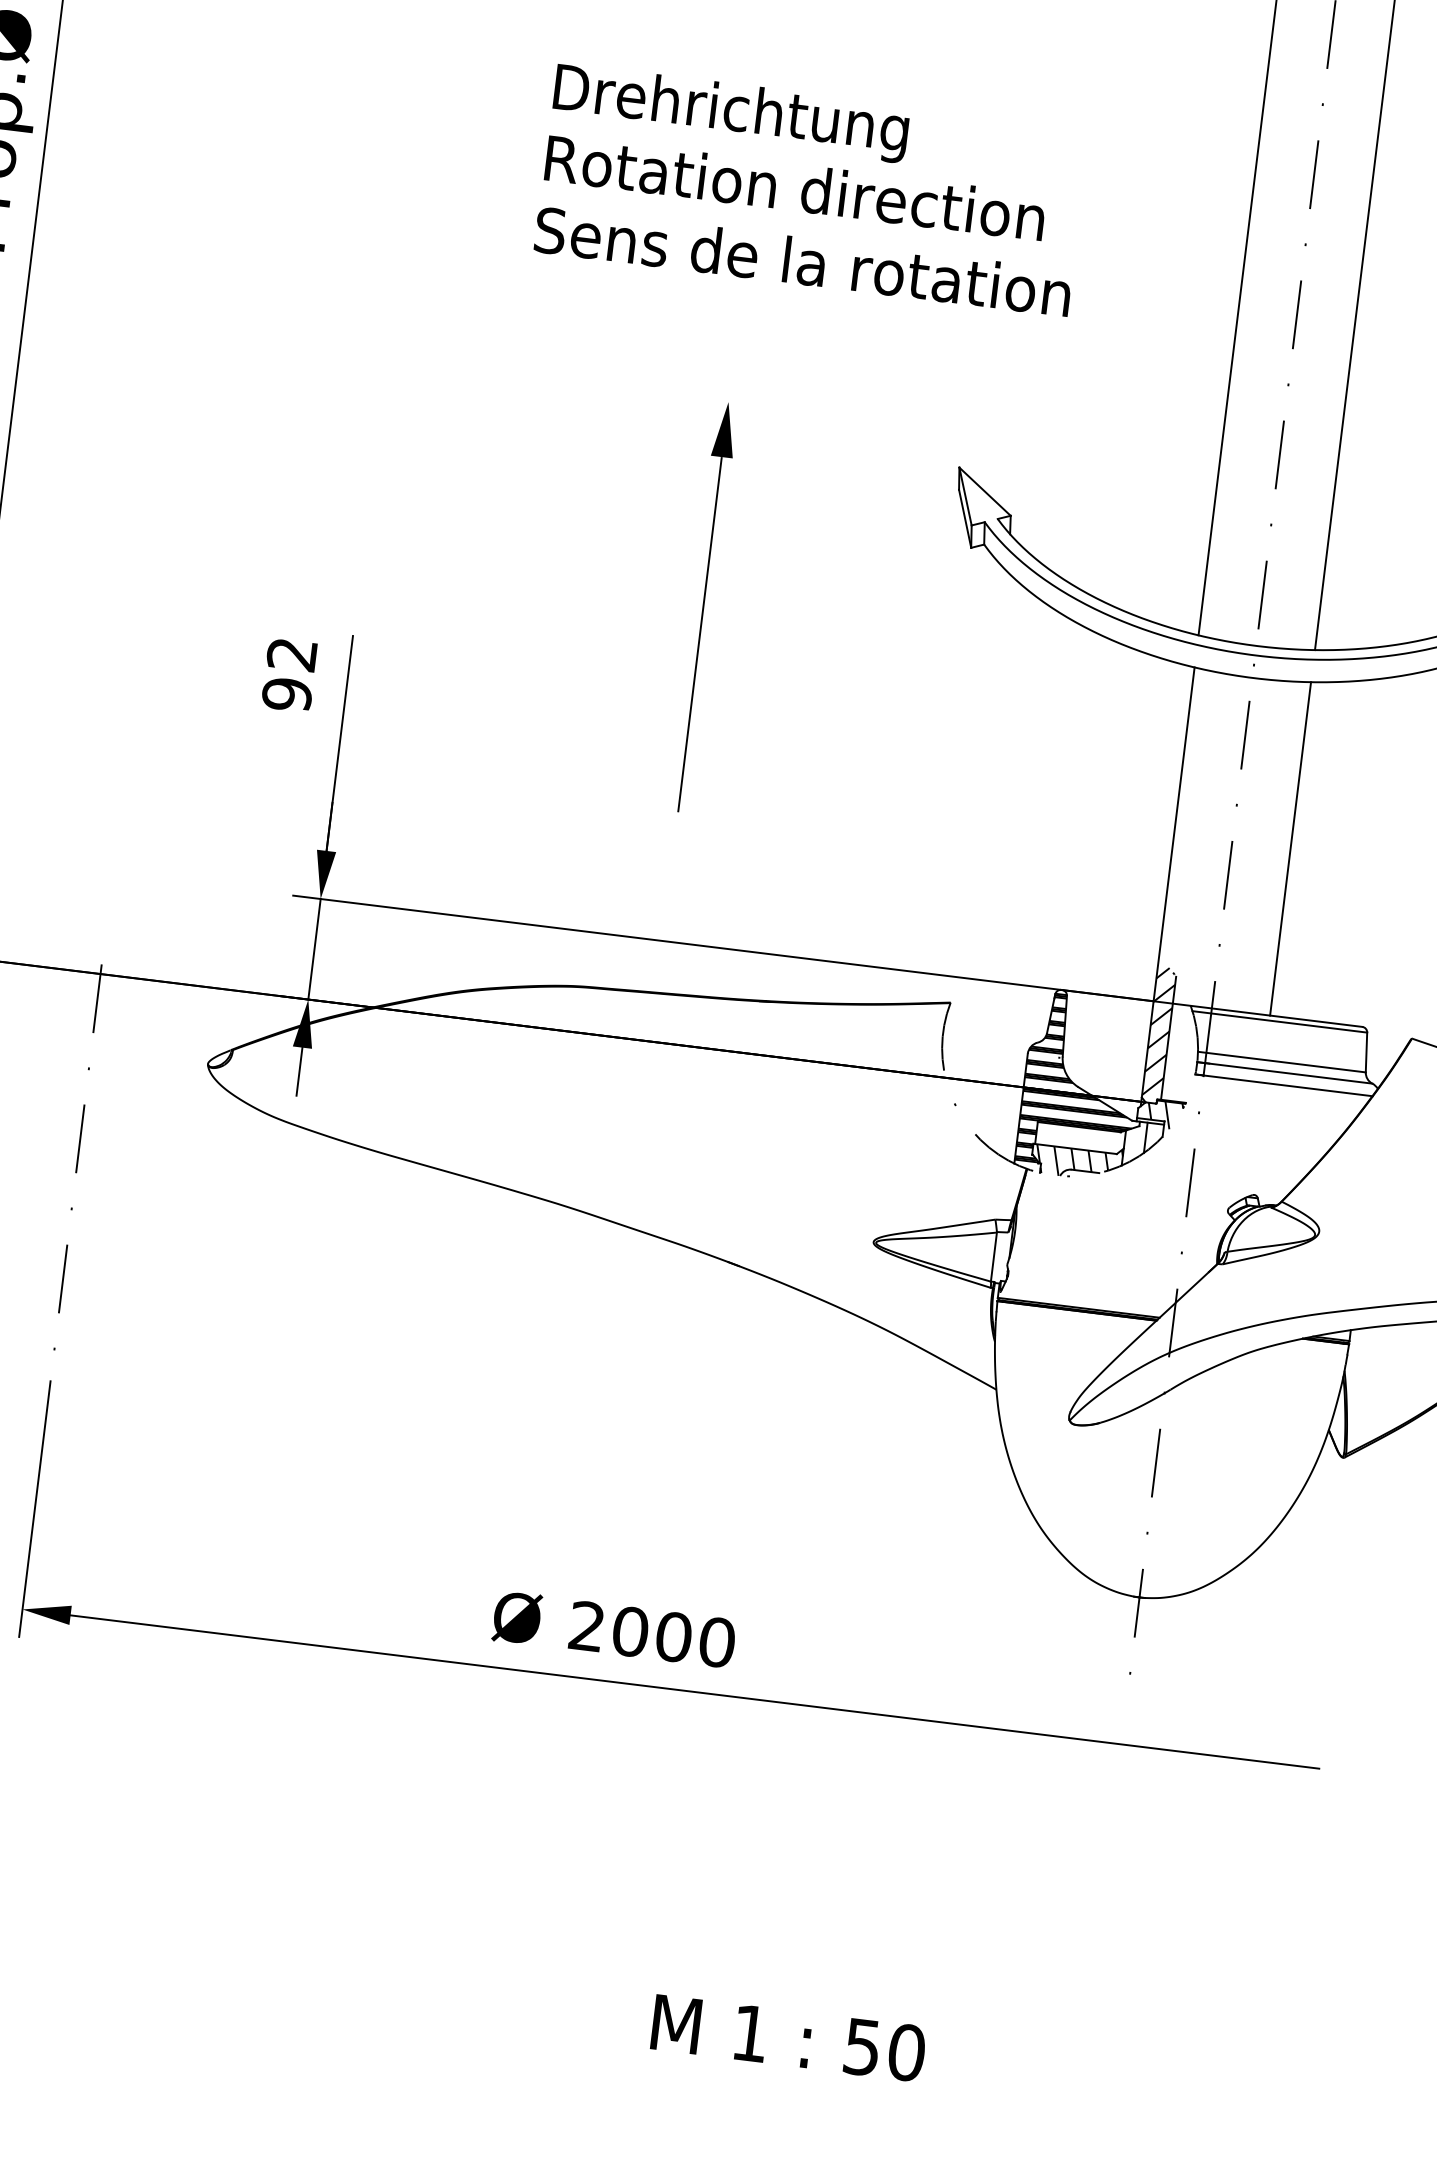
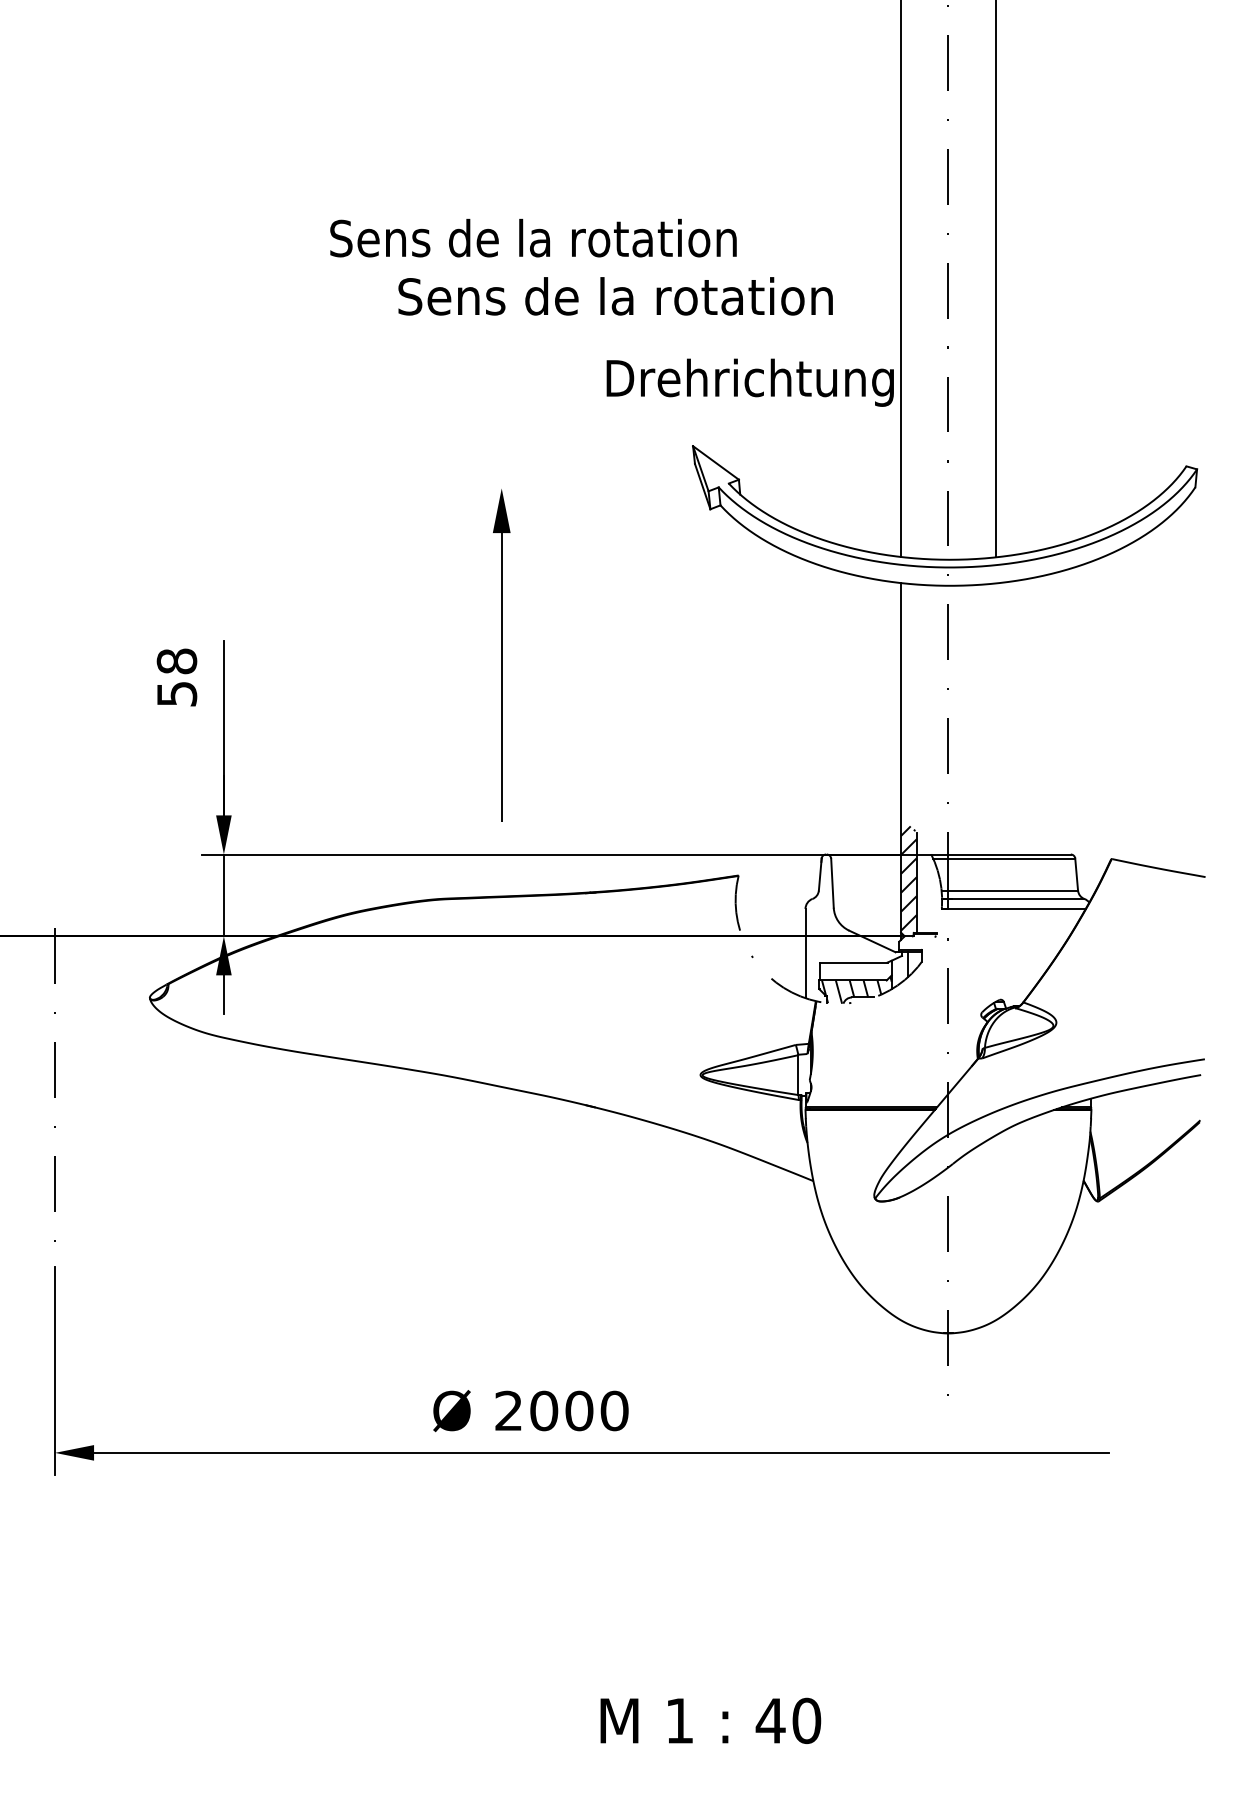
text: (730, 112) -> (749, 382), moved
text: (794, 186) -> (533, 237), Rotation direction -> Sens de la rotation
text: (802, 261) -> (615, 296), moved
part: (703, 607) -> (501, 655), moved
text: (289, 674) -> (176, 677), 92 -> 58
line: (1290, 848) -> (995, 718), removed
hatch: (1080, 1082) -> (850, 926), removed
hatch: (1165, 1115) -> (921, 944), removed
text: (862, 2047) -> (770, 1721), 50 -> 40

